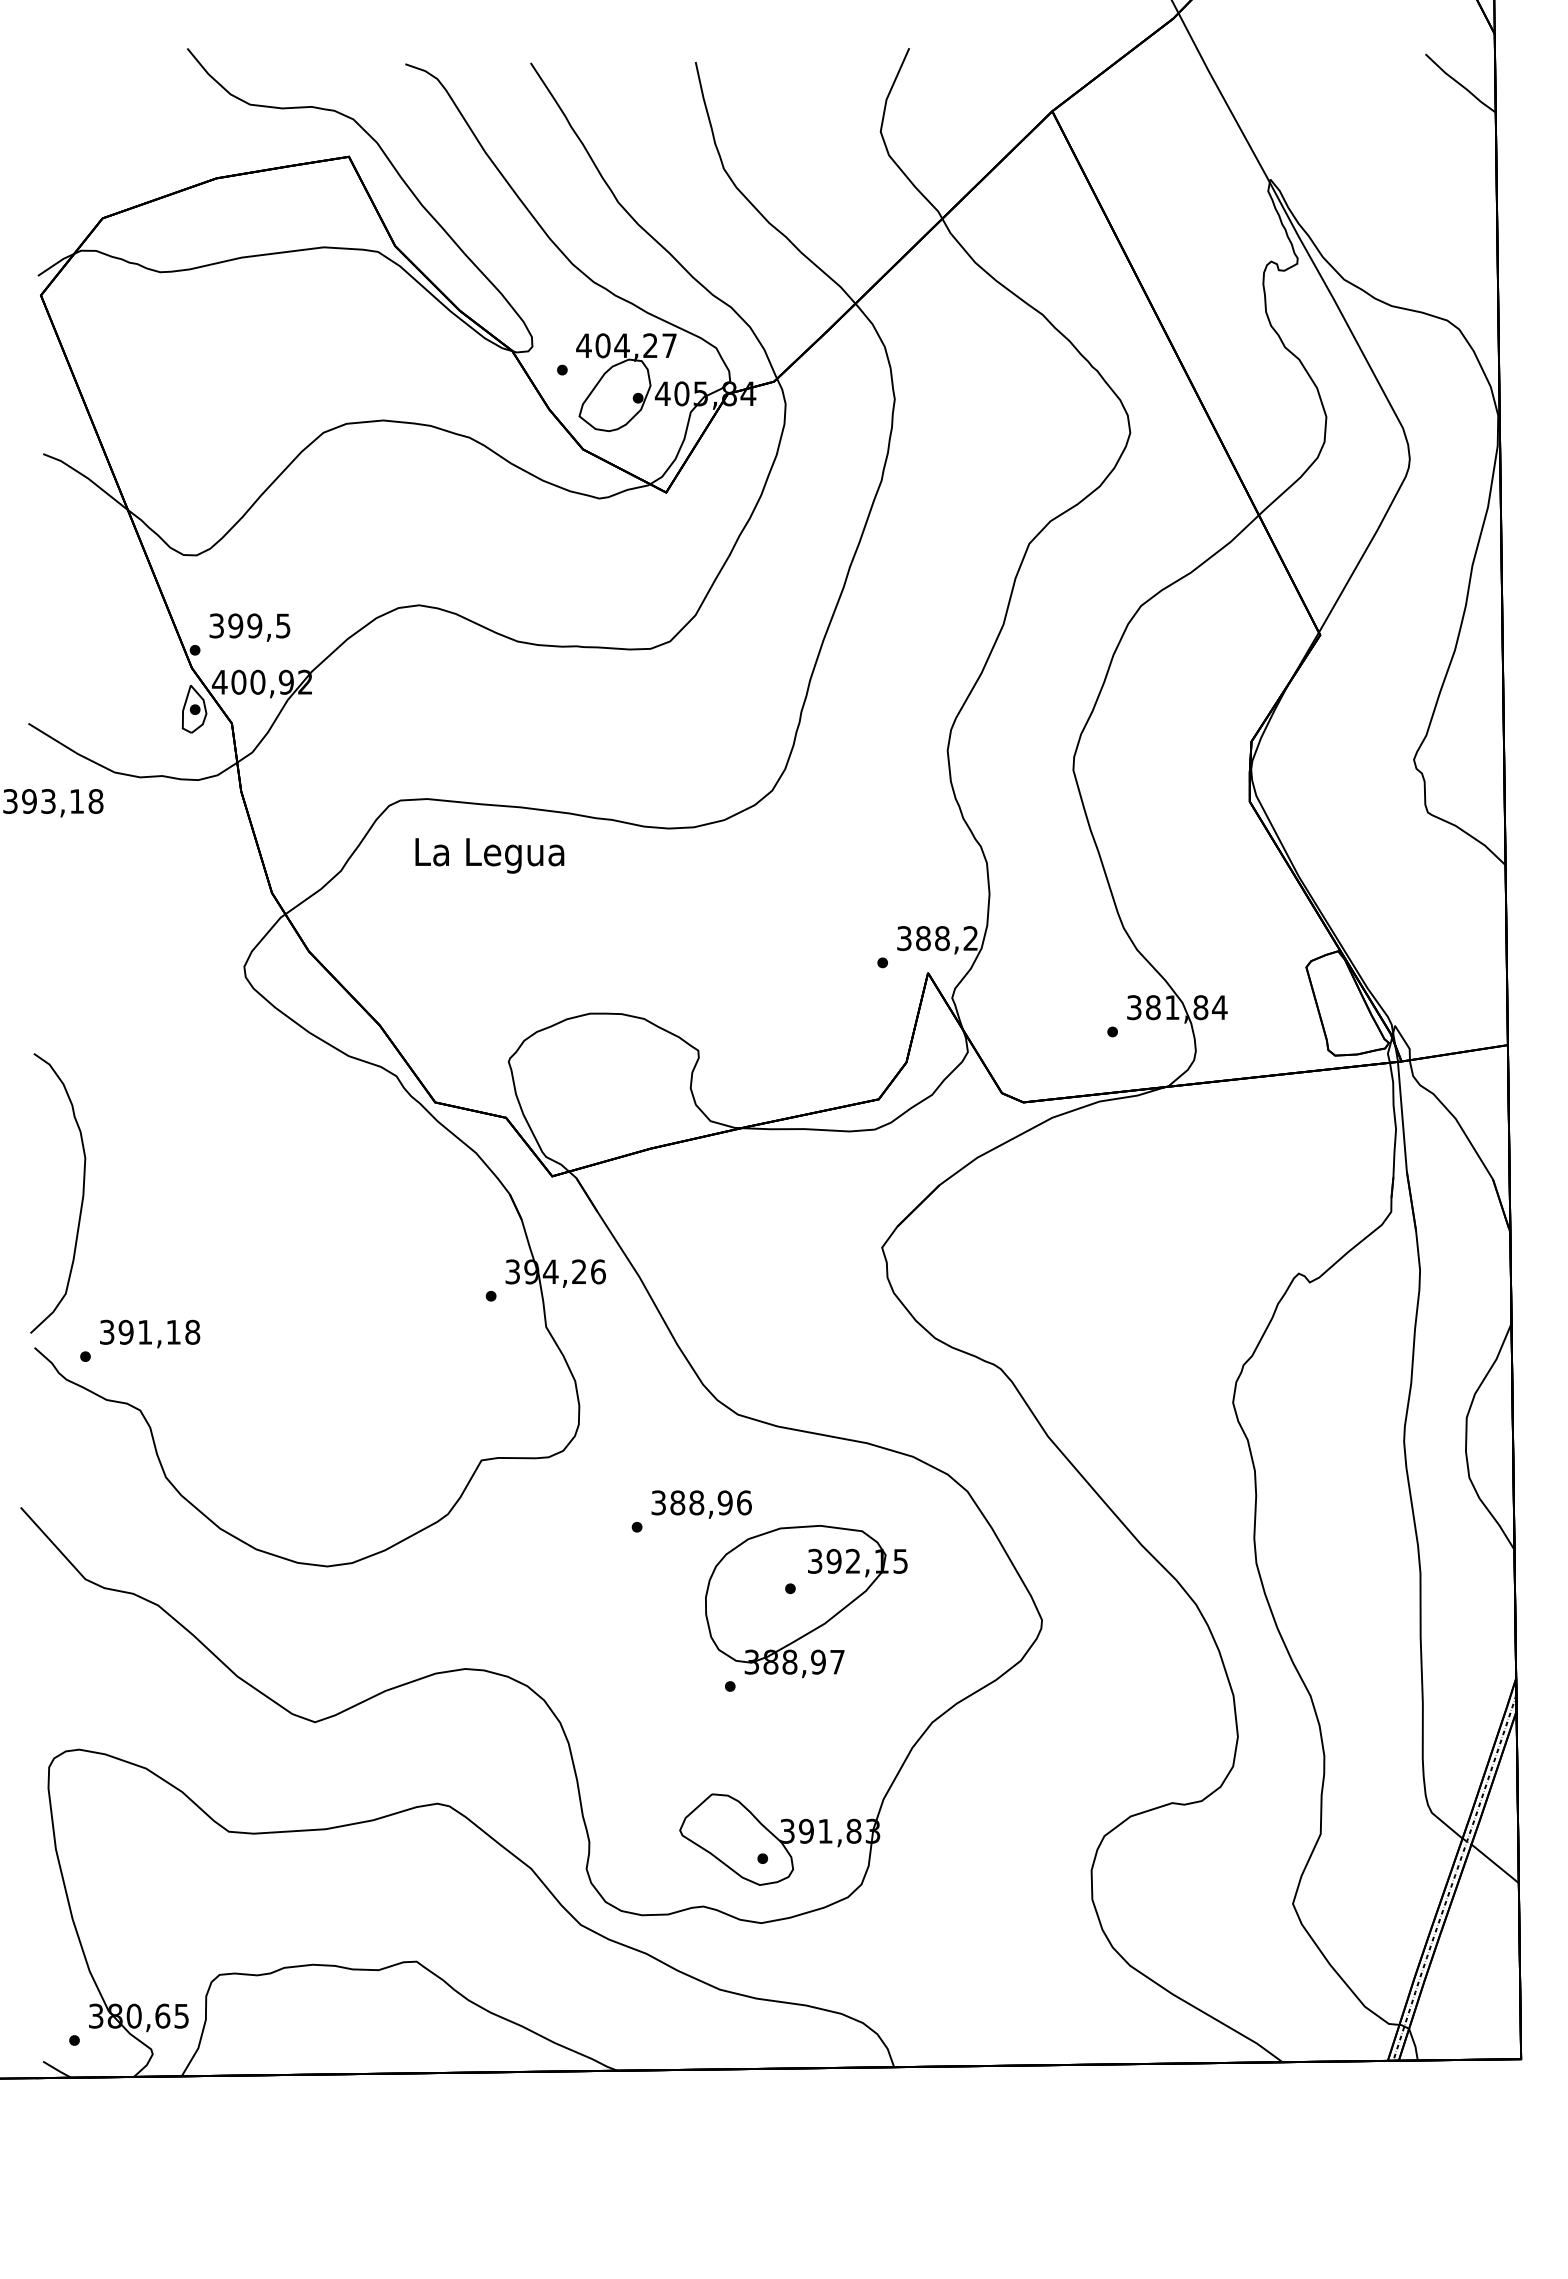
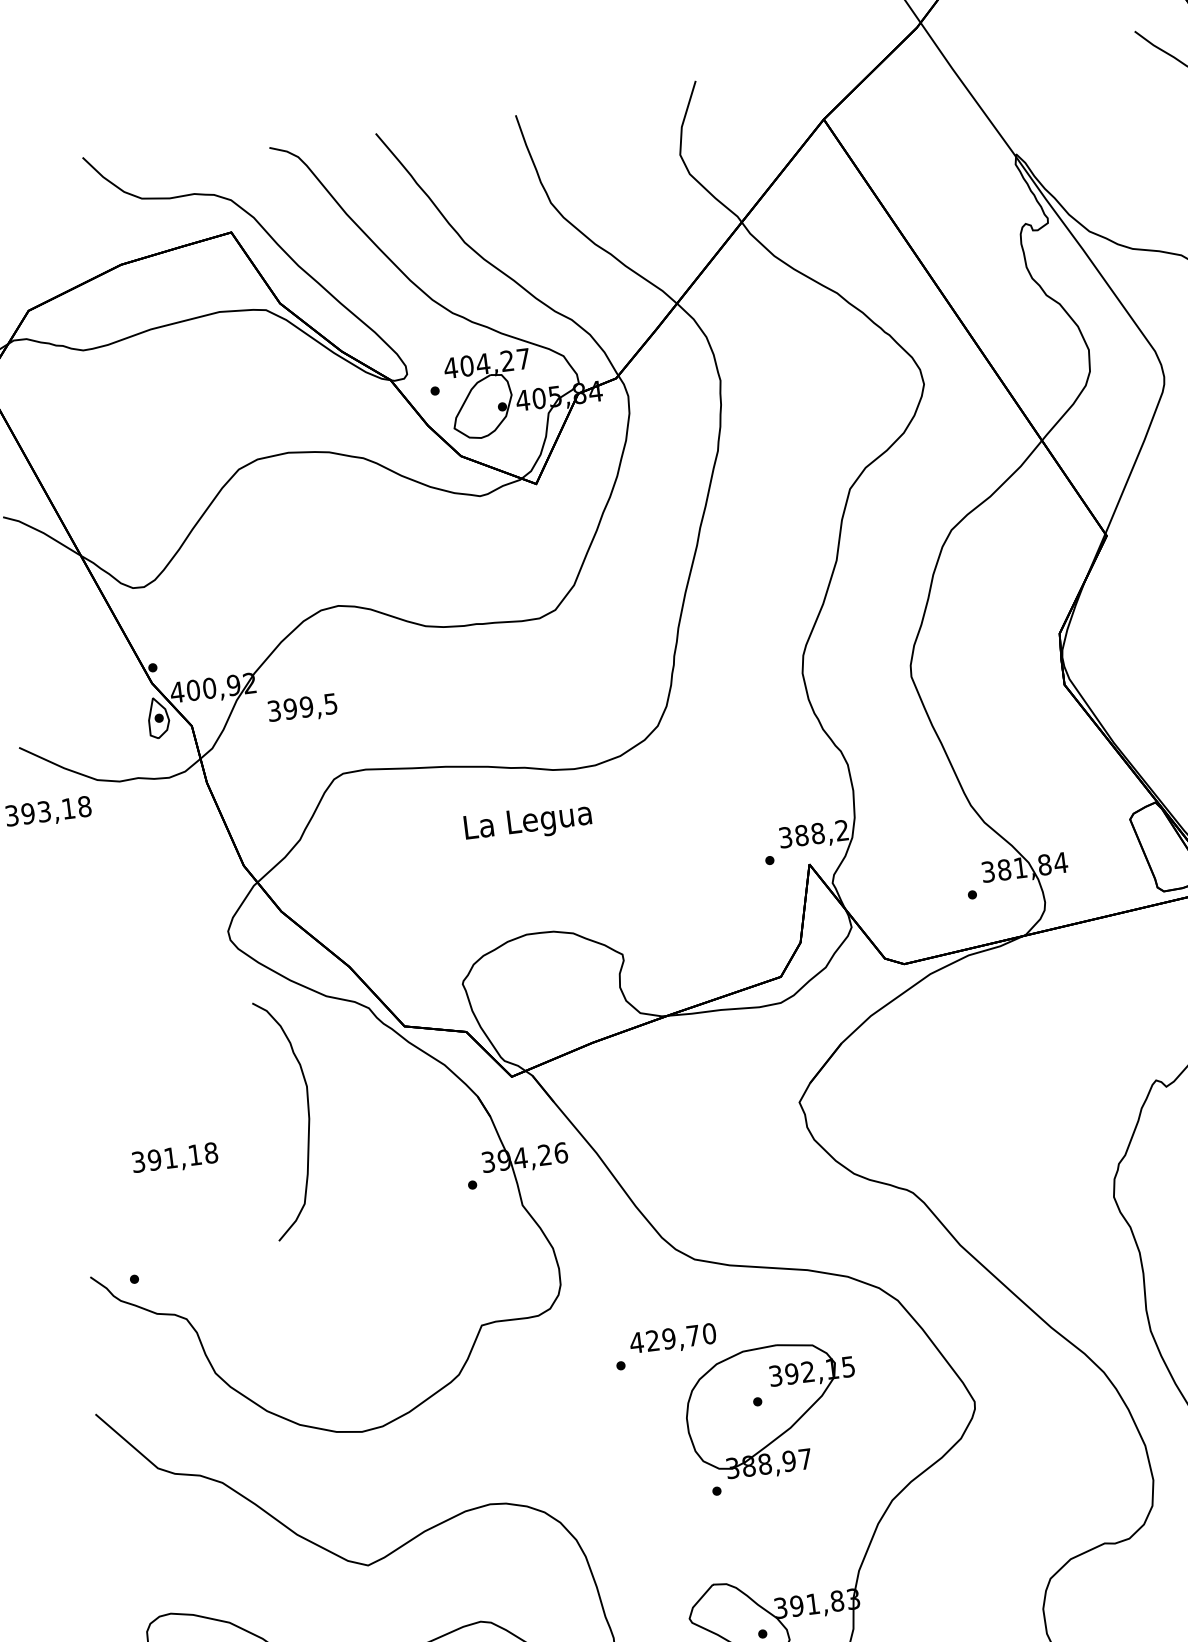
text: (249, 627) -> (302, 708), moved
text: (489, 855) -> (527, 823), moved
curve: (81, 1199) -> (308, 1122), moved
text: (150, 1333) -> (175, 1158), moved
text: (700, 1502) -> (672, 1338), 388,96 -> 429,70

